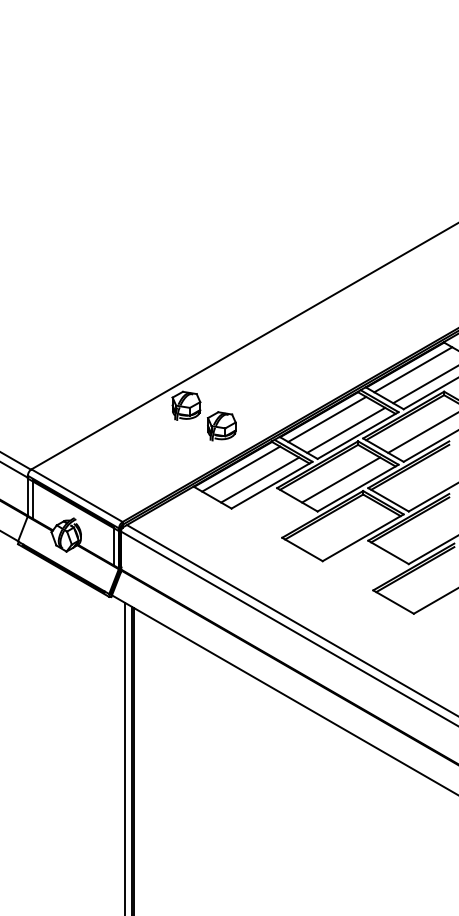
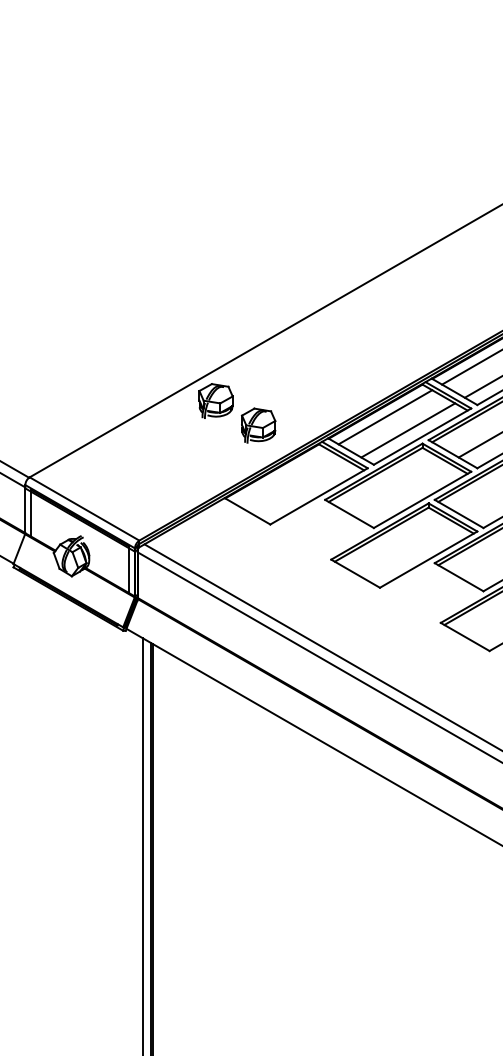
line: (241, 468) -> (282, 476), removed
line: (260, 479) -> (305, 489), removed
line: (341, 479) -> (402, 489), removed

